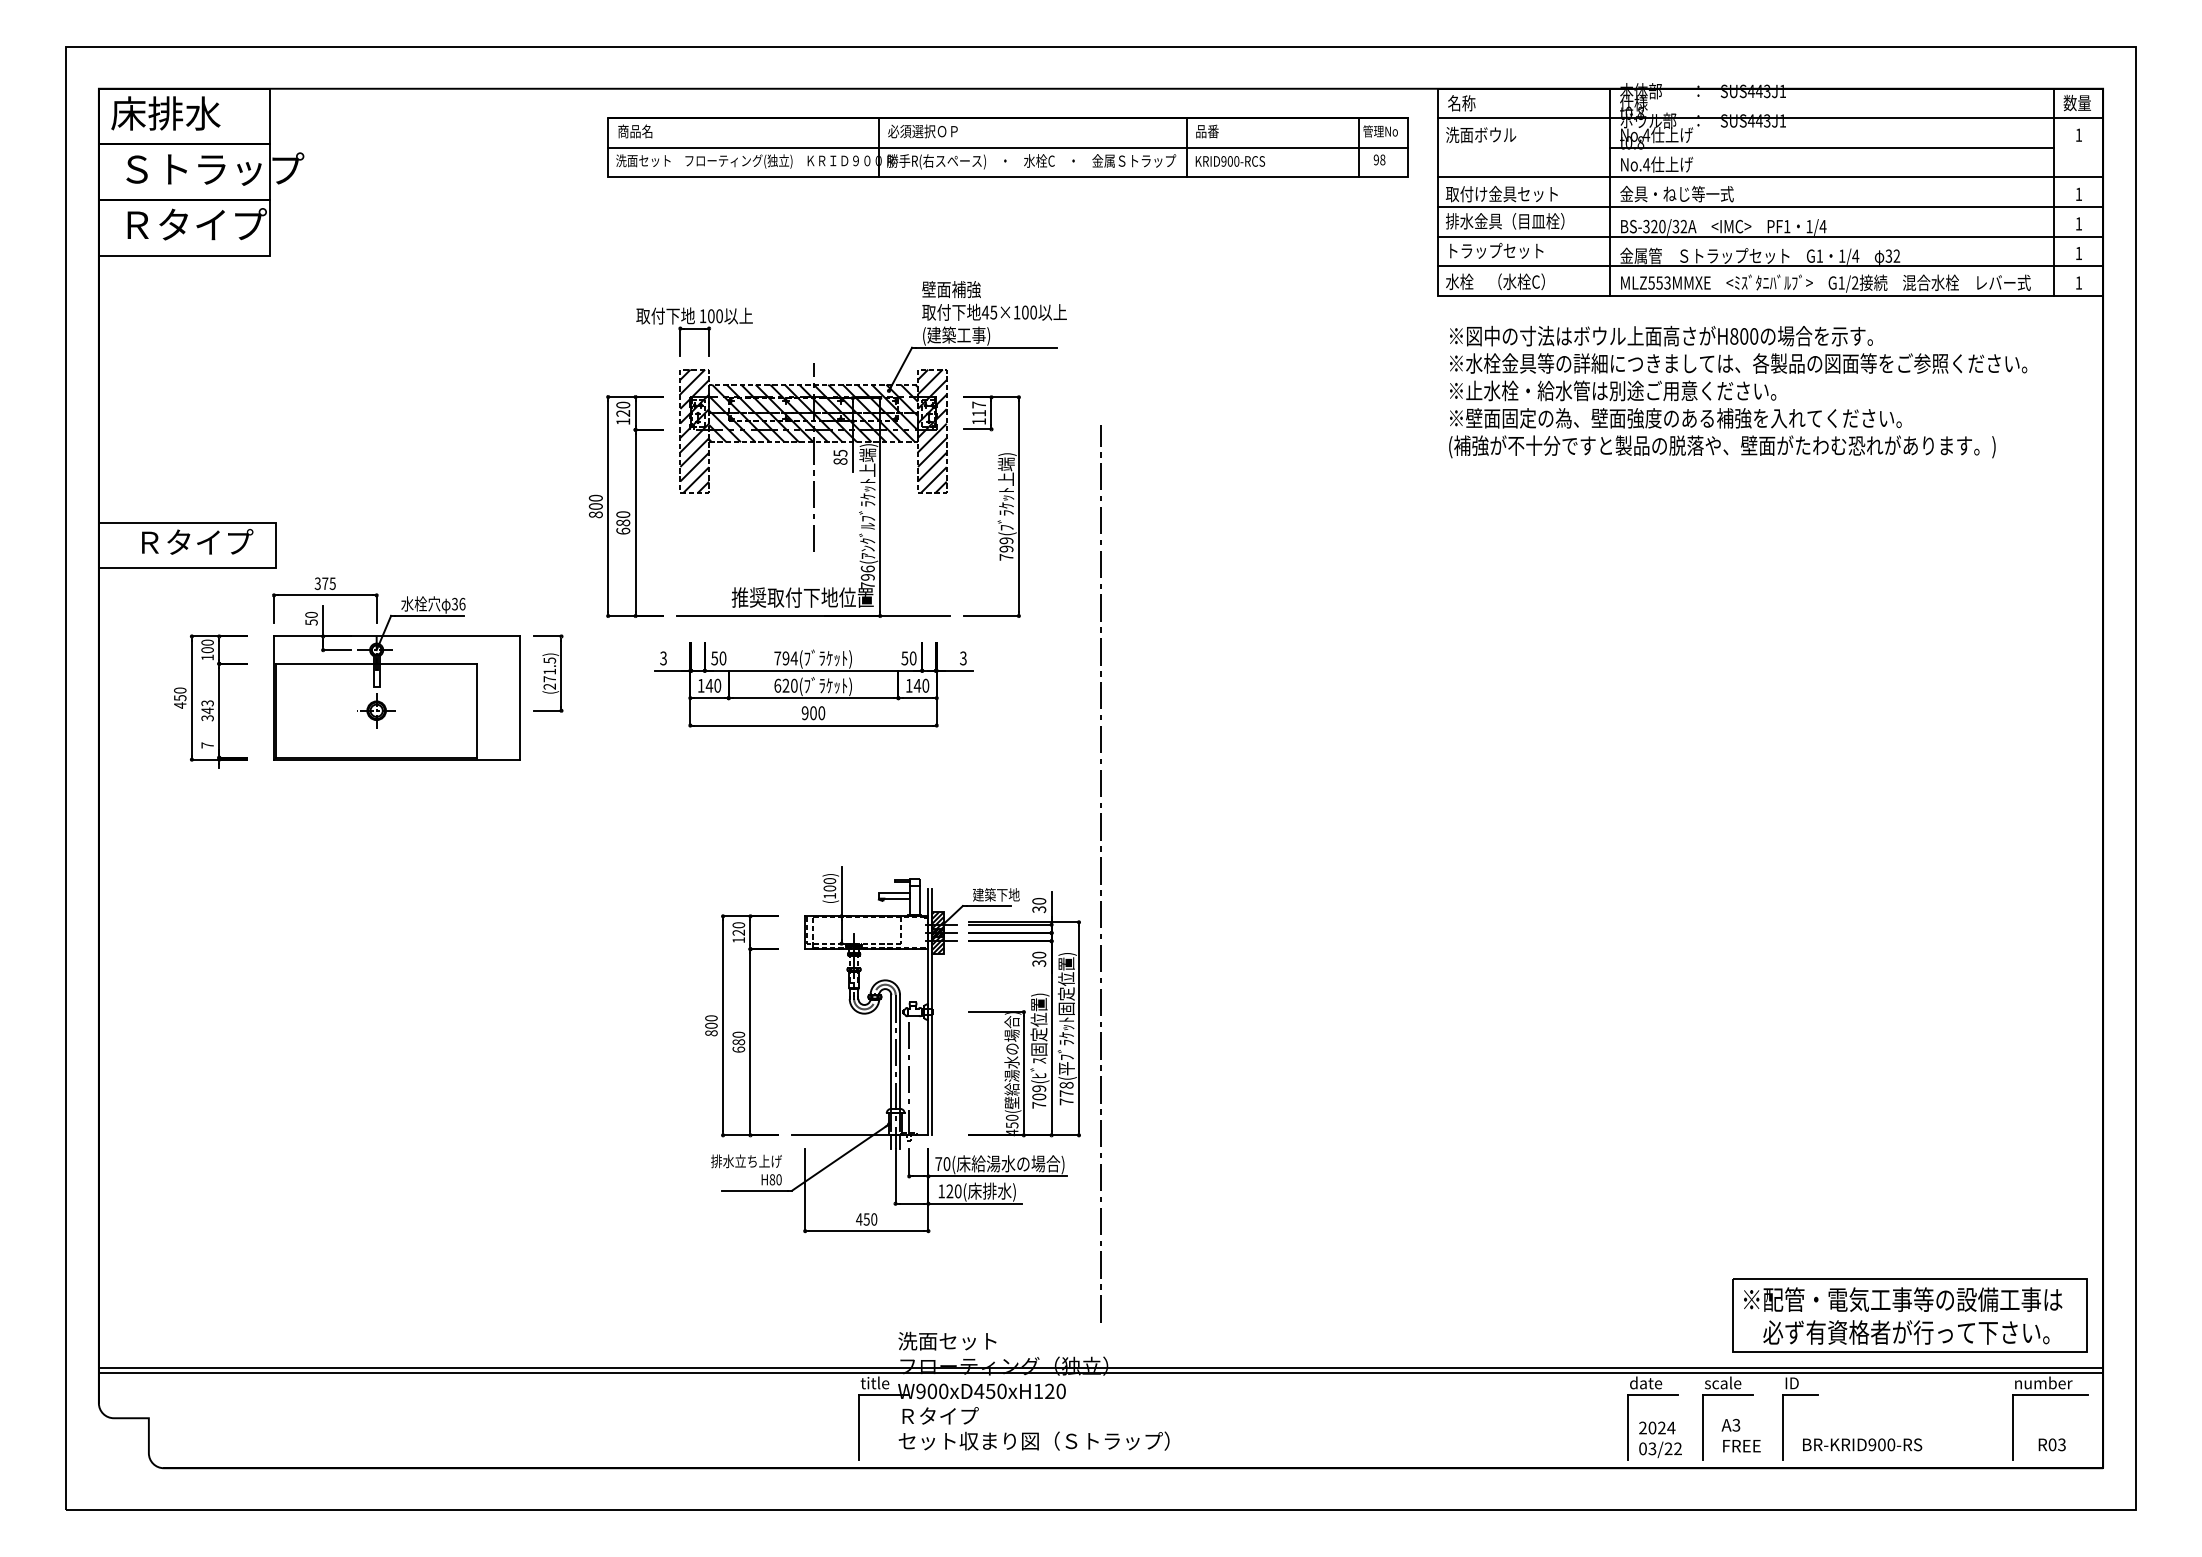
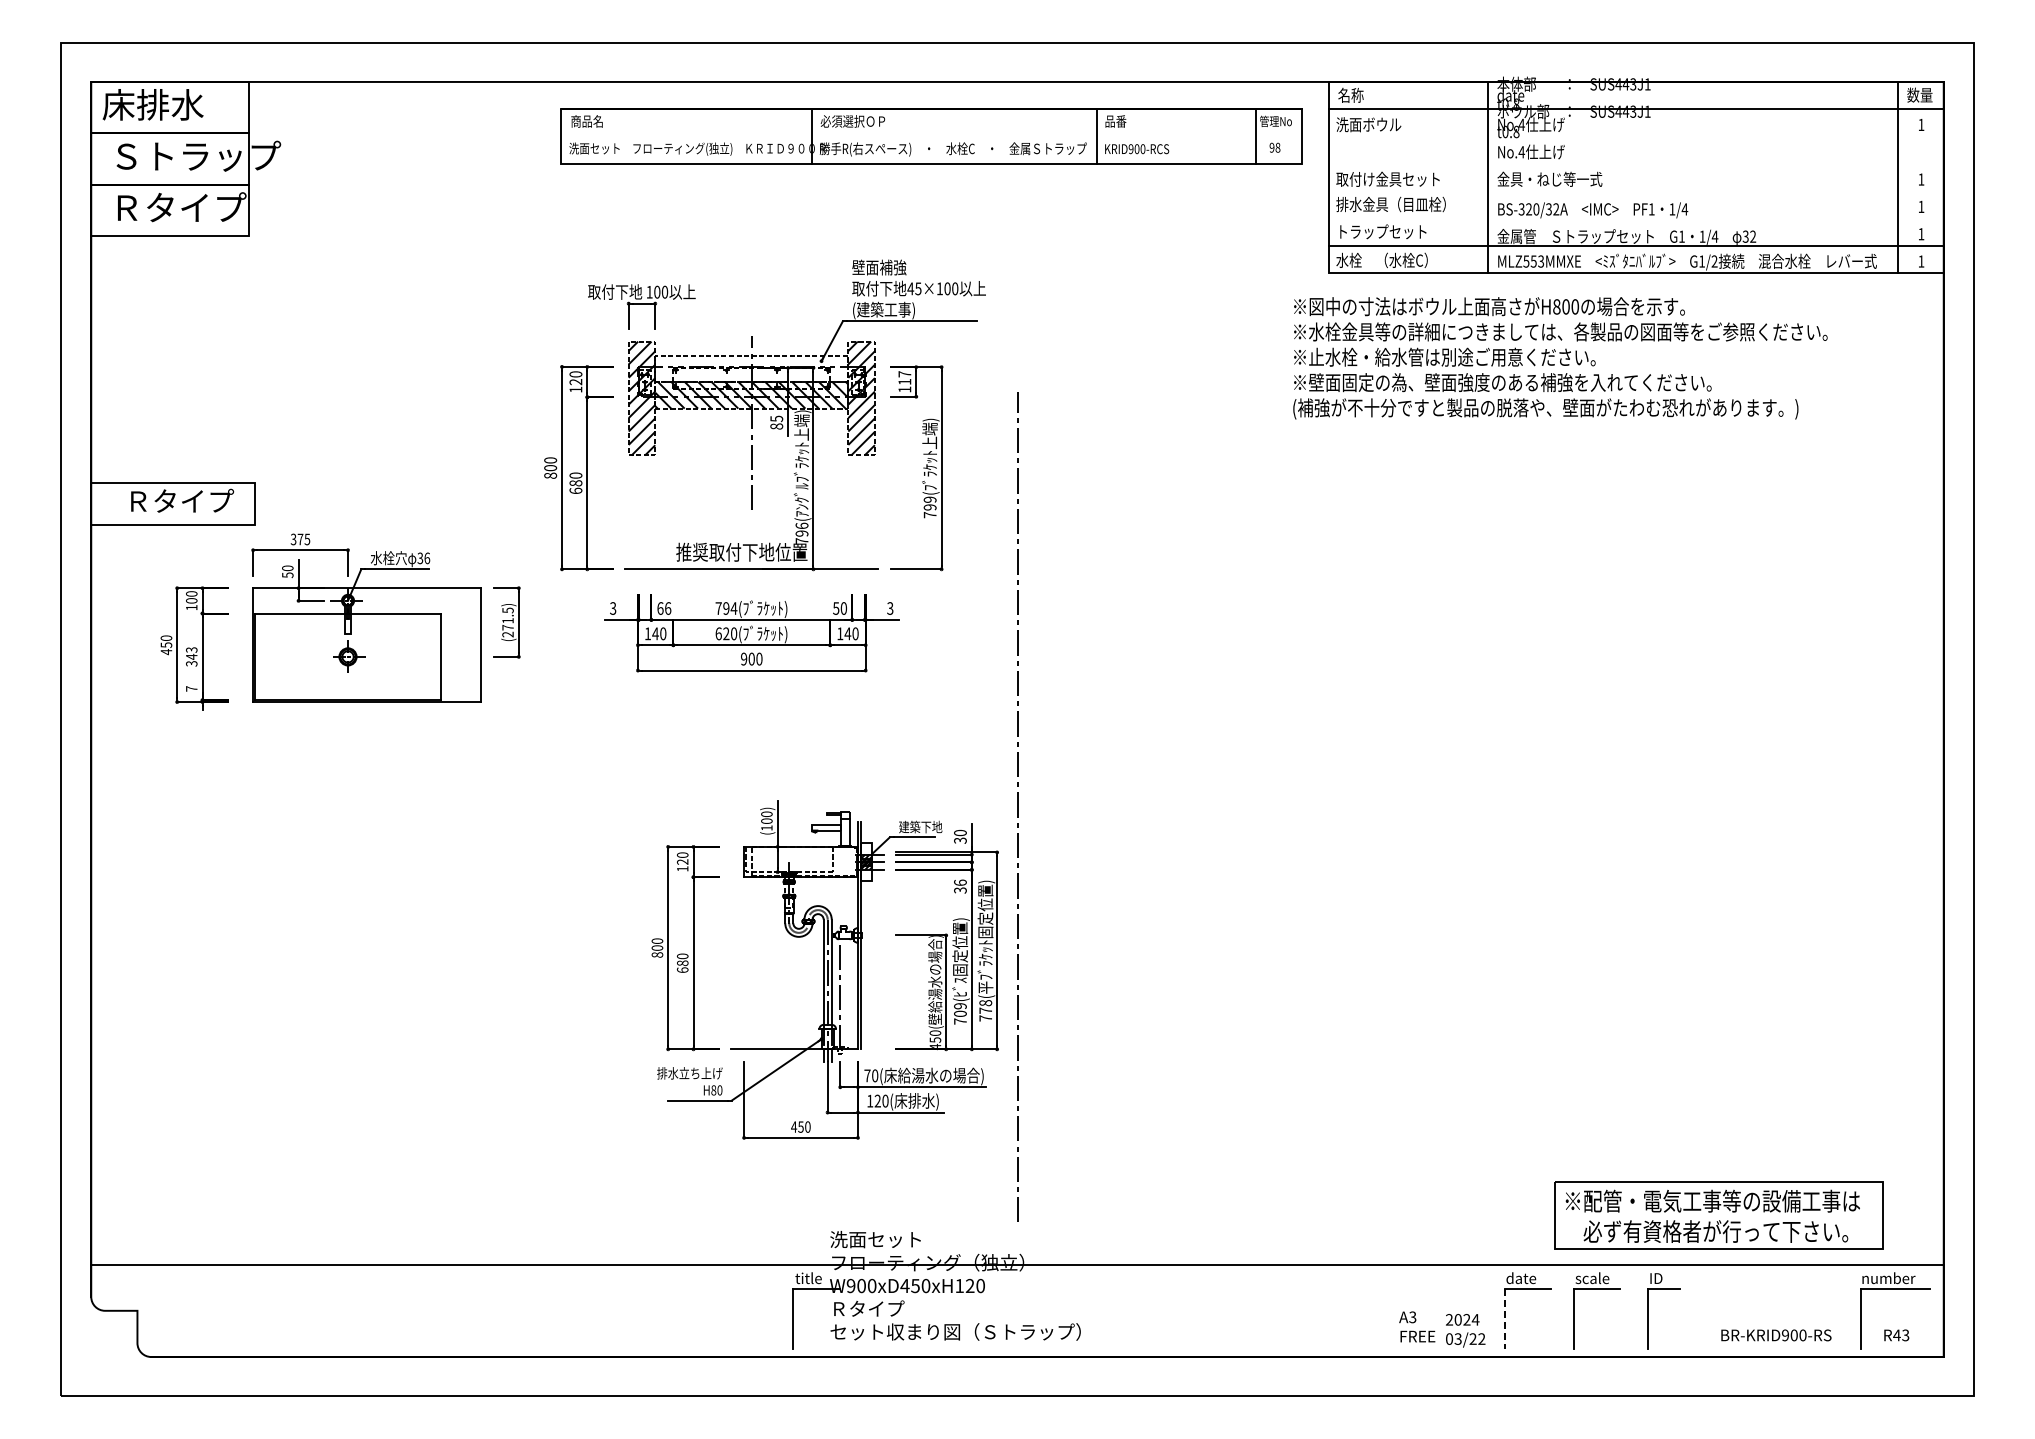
text: (1634, 102) -> (1510, 94), 仕様 -> date
line: (1007, 147) -> (931, 136), removed
line: (1832, 147) -> (1693, 136), removed
line: (1769, 176) -> (1635, 163), removed
line: (1769, 207) -> (1635, 191), removed
line: (1769, 236) -> (1635, 218), removed
text: (1738, 392) -> (1560, 358), moved
hatch: (813, 398) -> (751, 368), removed
text: (719, 658) -> (664, 608), 50 -> 66
hatch: (937, 918) -> (866, 848), removed
hatch: (937, 947) -> (866, 875), removed
text: (1039, 954) -> (960, 882), 30 -> 36
part: (1909, 1315) -> (1718, 1215), moved
line: (1101, 1373) -> (1017, 1269), removed
line: (1627, 1427) -> (1504, 1319), solid -> dashed
text: (1741, 1435) -> (1417, 1326), moved
text: (1660, 1439) -> (1465, 1330), moved
text: (1862, 1444) -> (1776, 1335), moved
text: (2051, 1444) -> (1896, 1335), R03 -> R43

